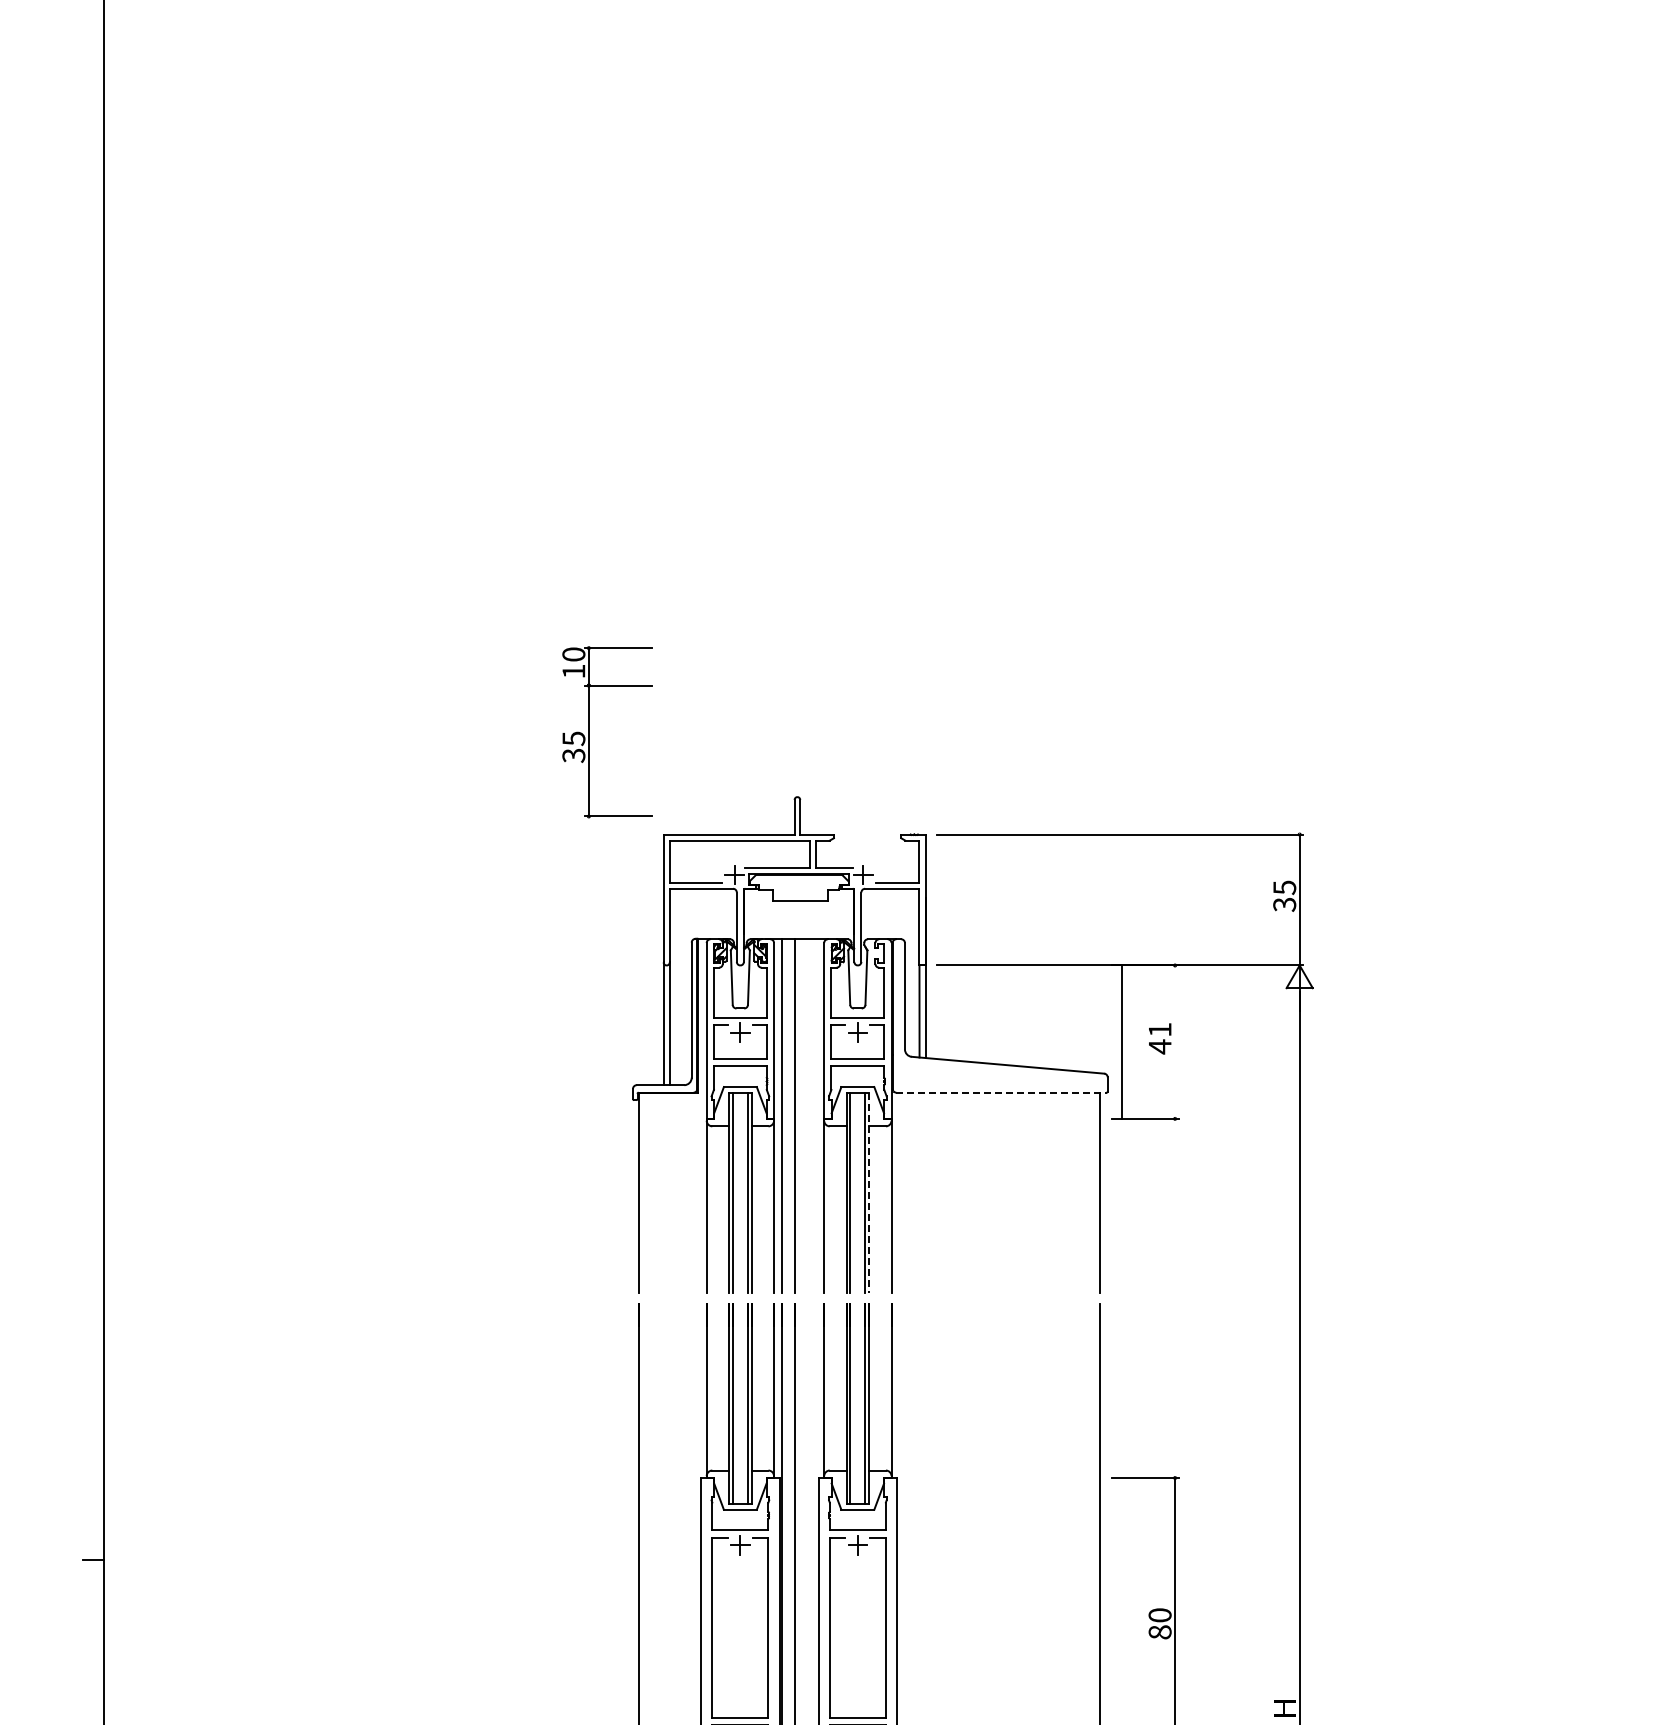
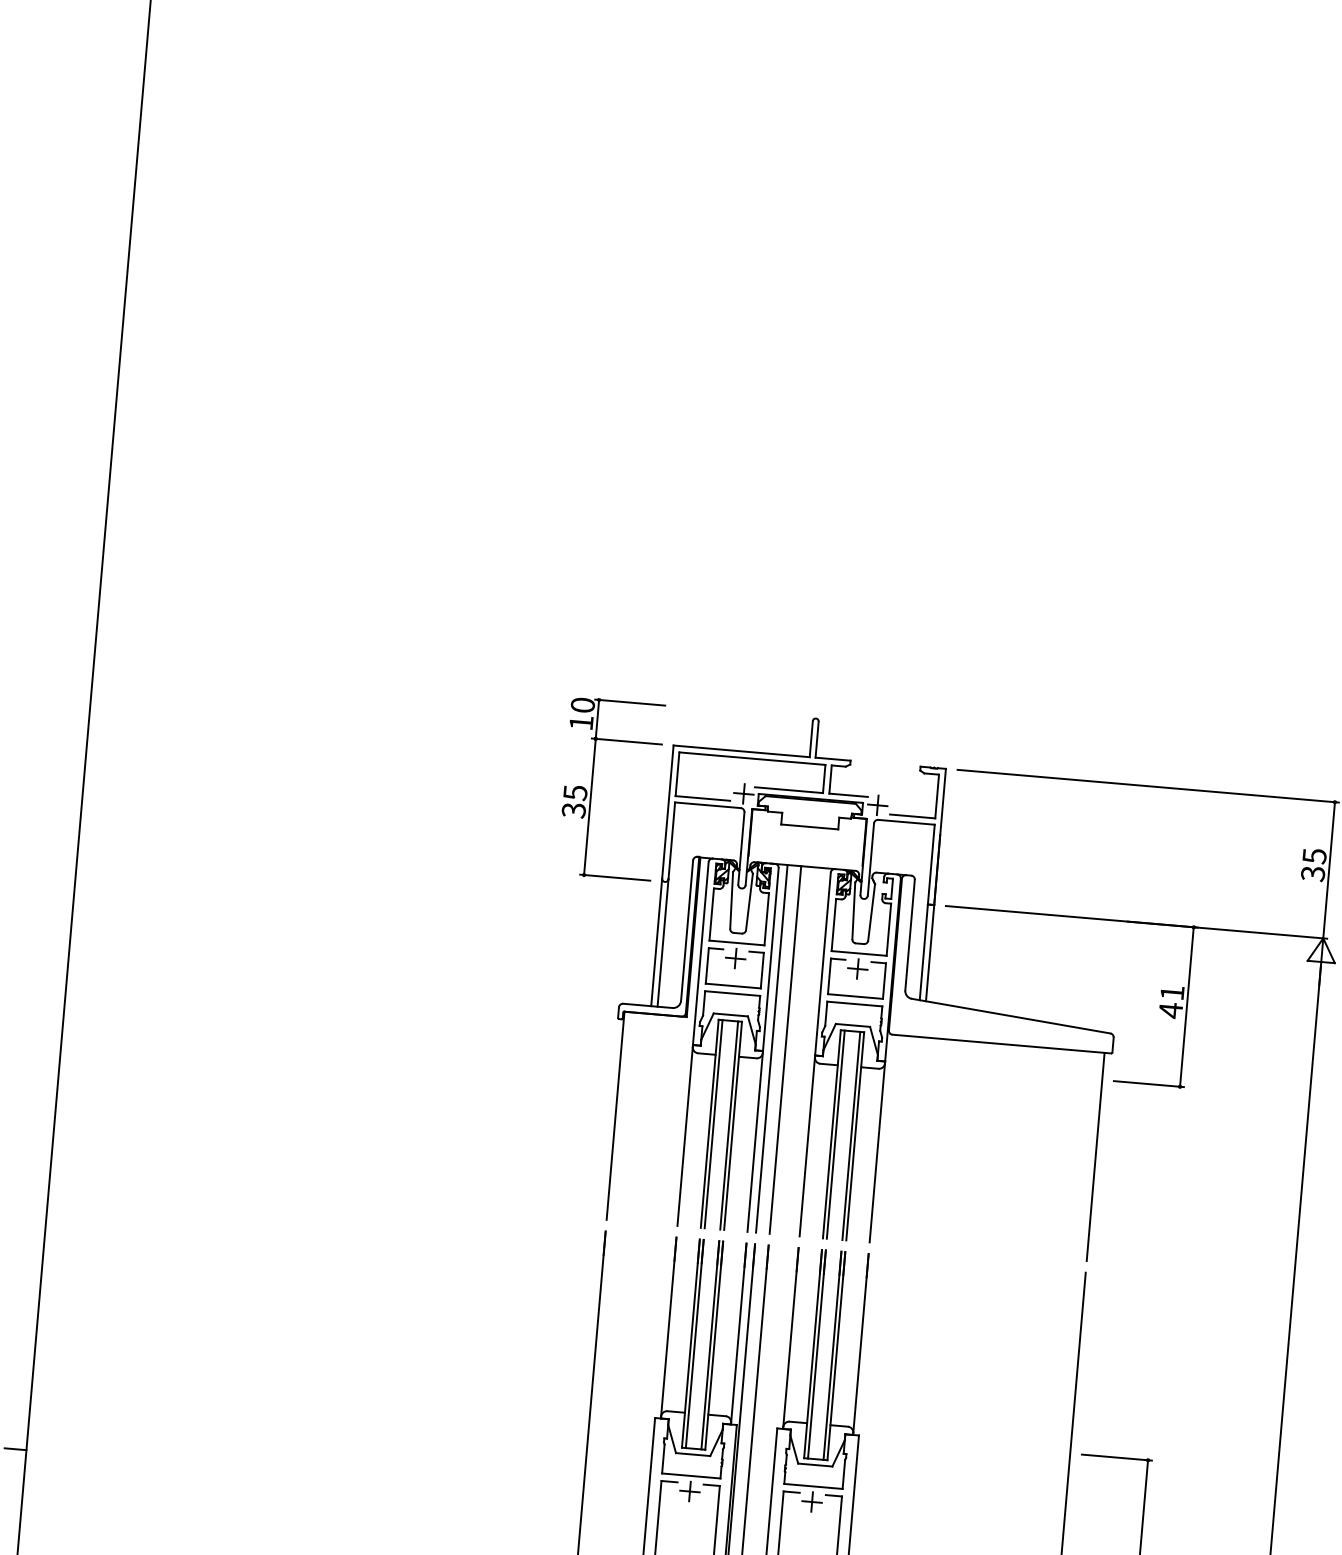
part: (589, 732) -> (592, 787), moved
line: (1122, 1041) -> (1187, 1006), moved
line: (1001, 1092) -> (1001, 1043), dashed -> solid
line: (869, 1193) -> (855, 1137), dashed -> solid

